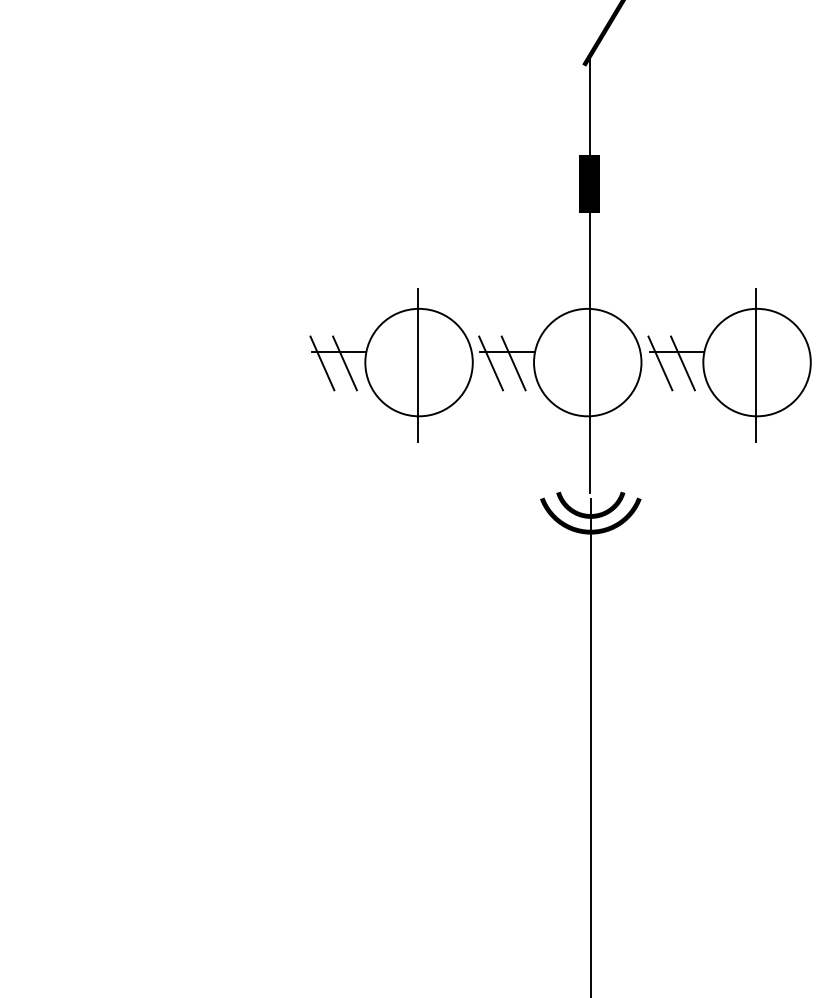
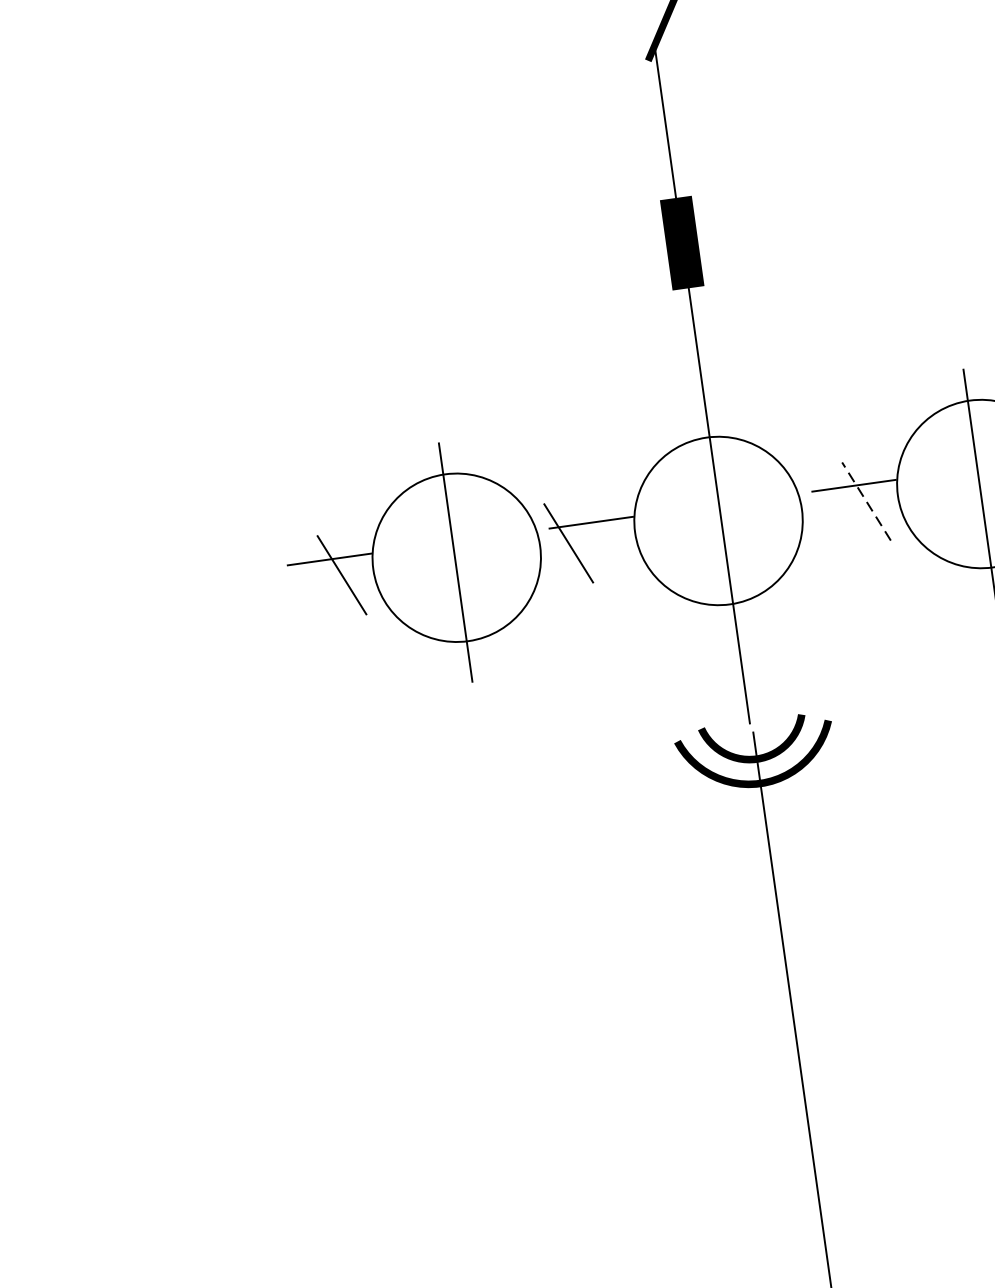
line: (682, 362) -> (865, 500), solid -> dashed
line: (322, 363) -> (307, 580), removed
line: (513, 363) -> (603, 538), removed
line: (660, 363) -> (831, 506), removed

